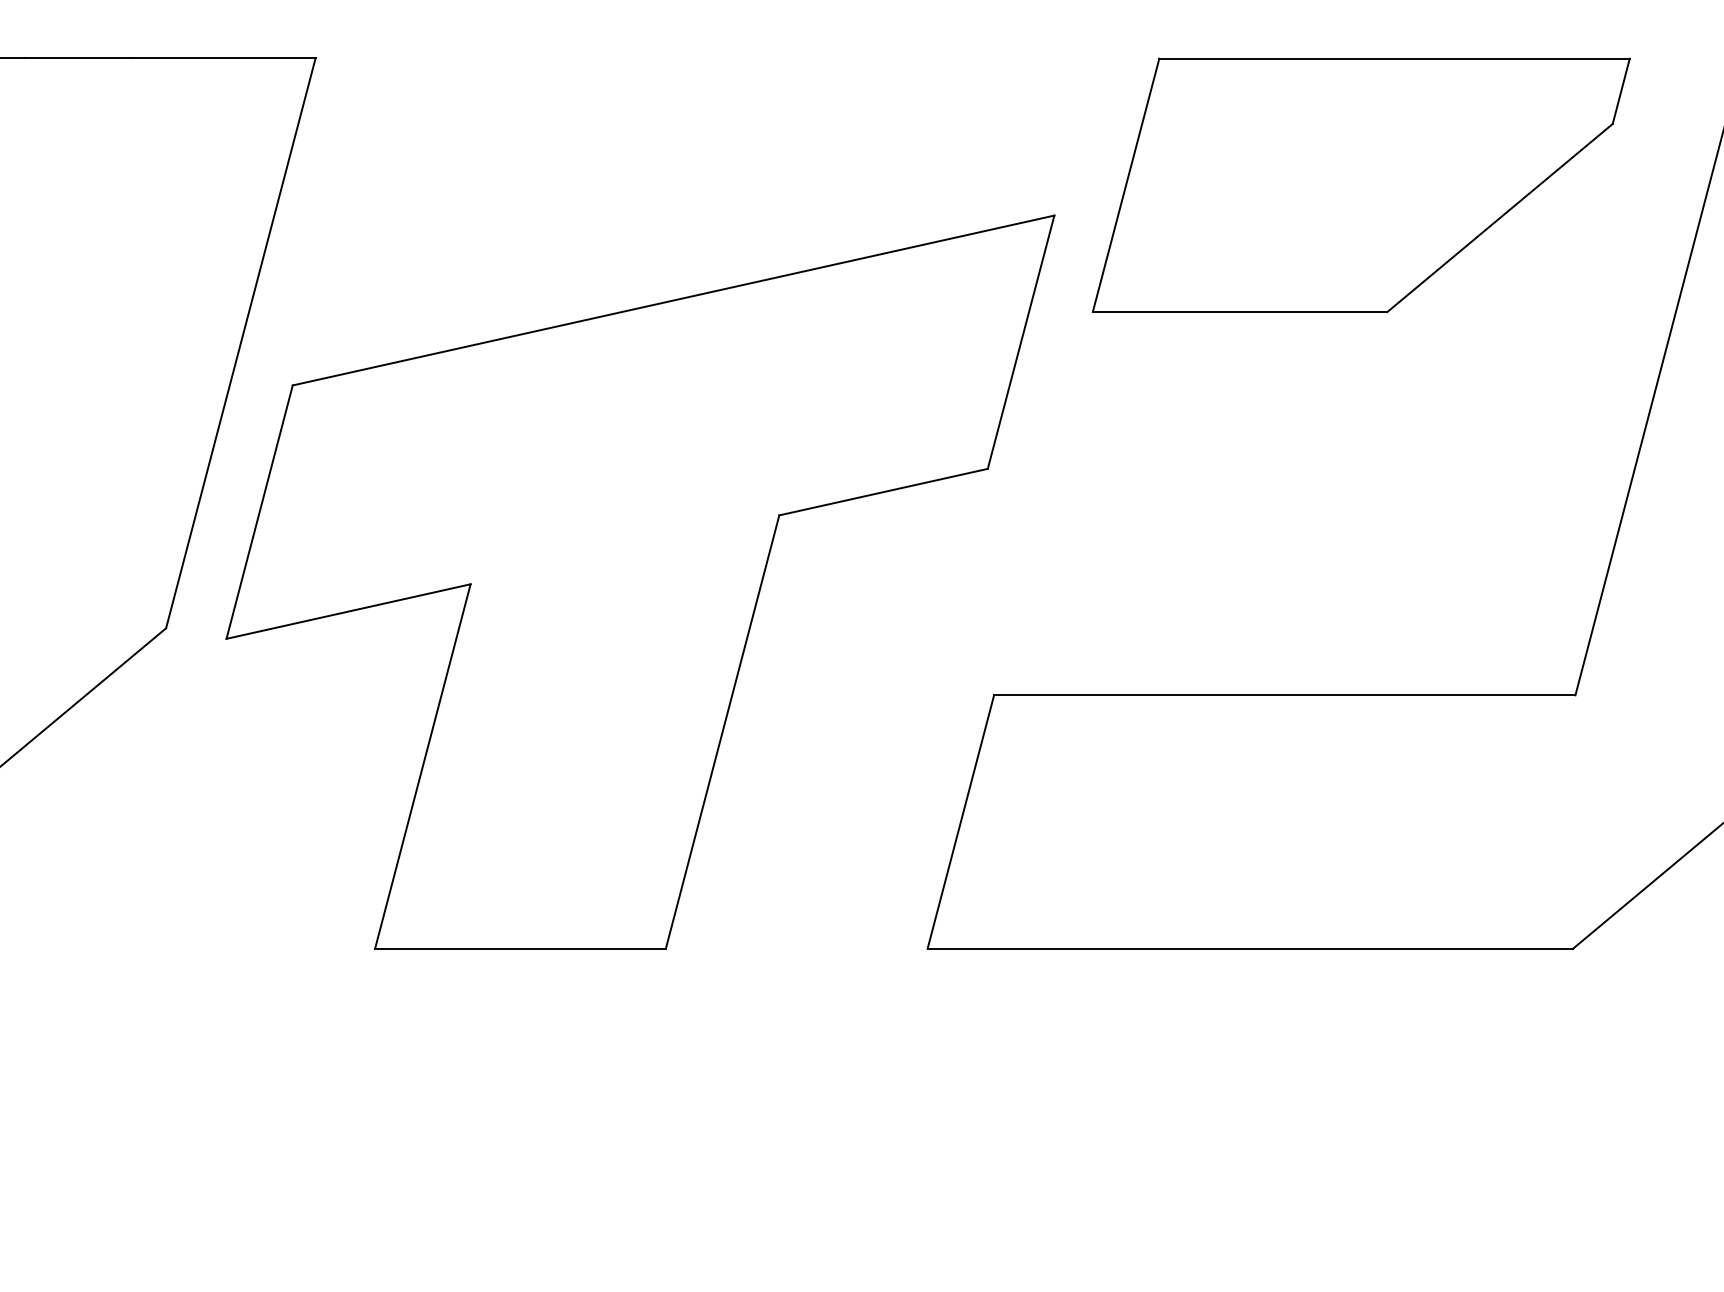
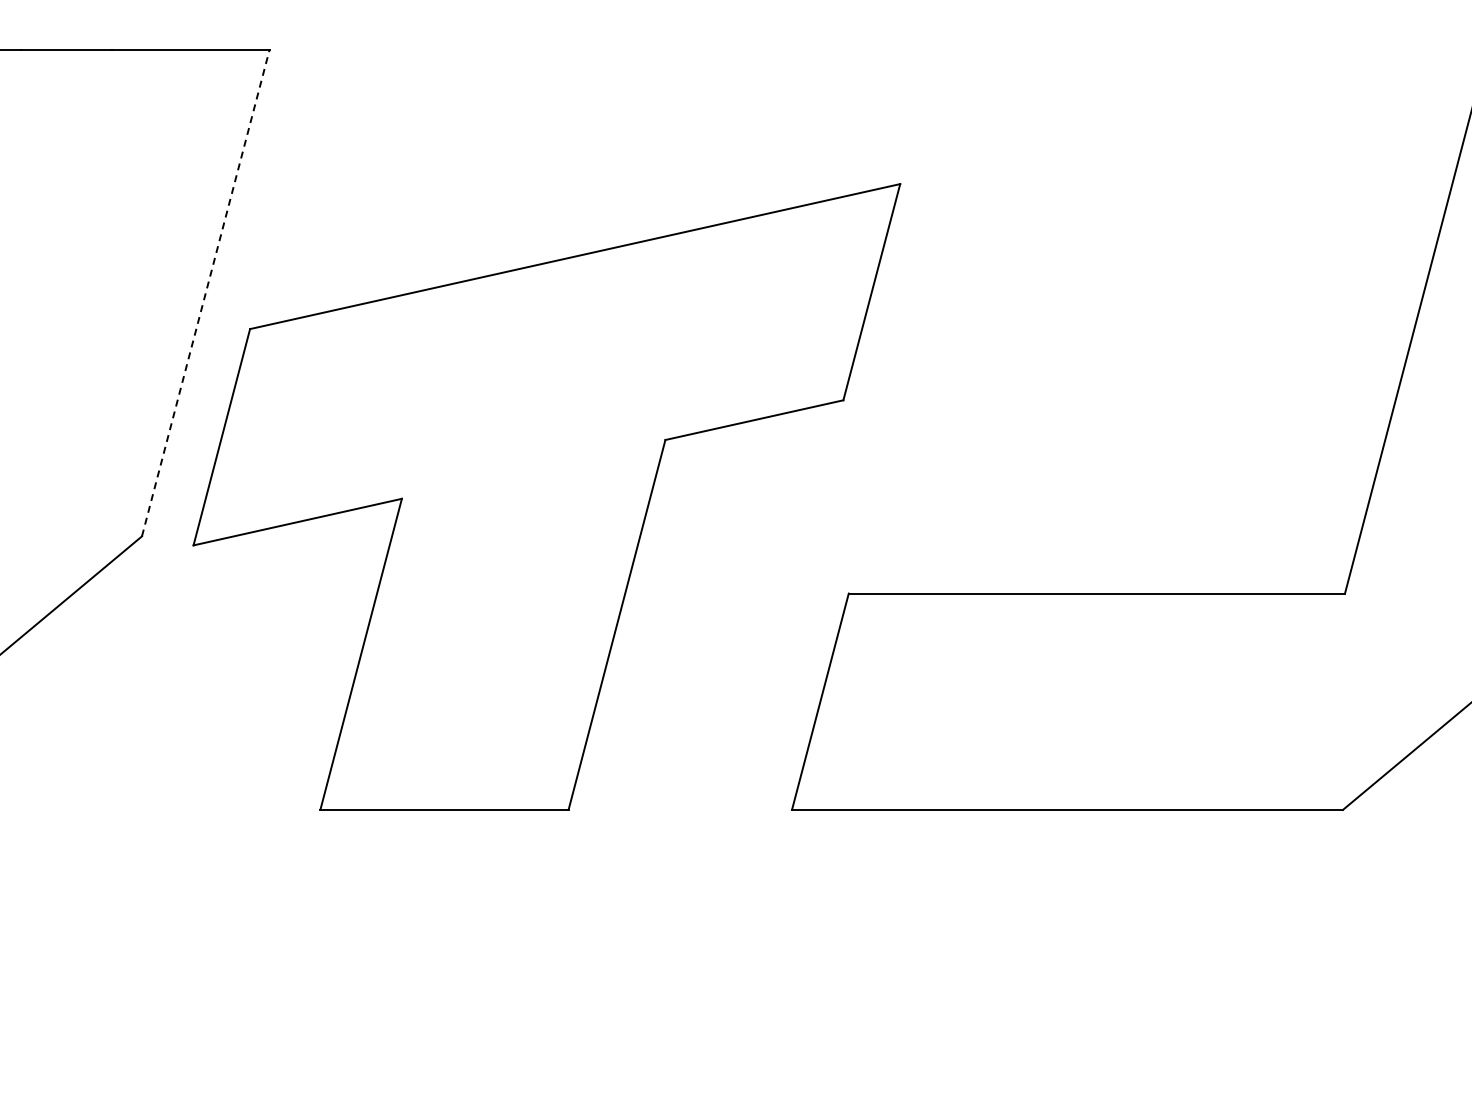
part: (1361, 185) -> (1162, 158), removed
line: (240, 343) -> (205, 293), solid -> dashed

